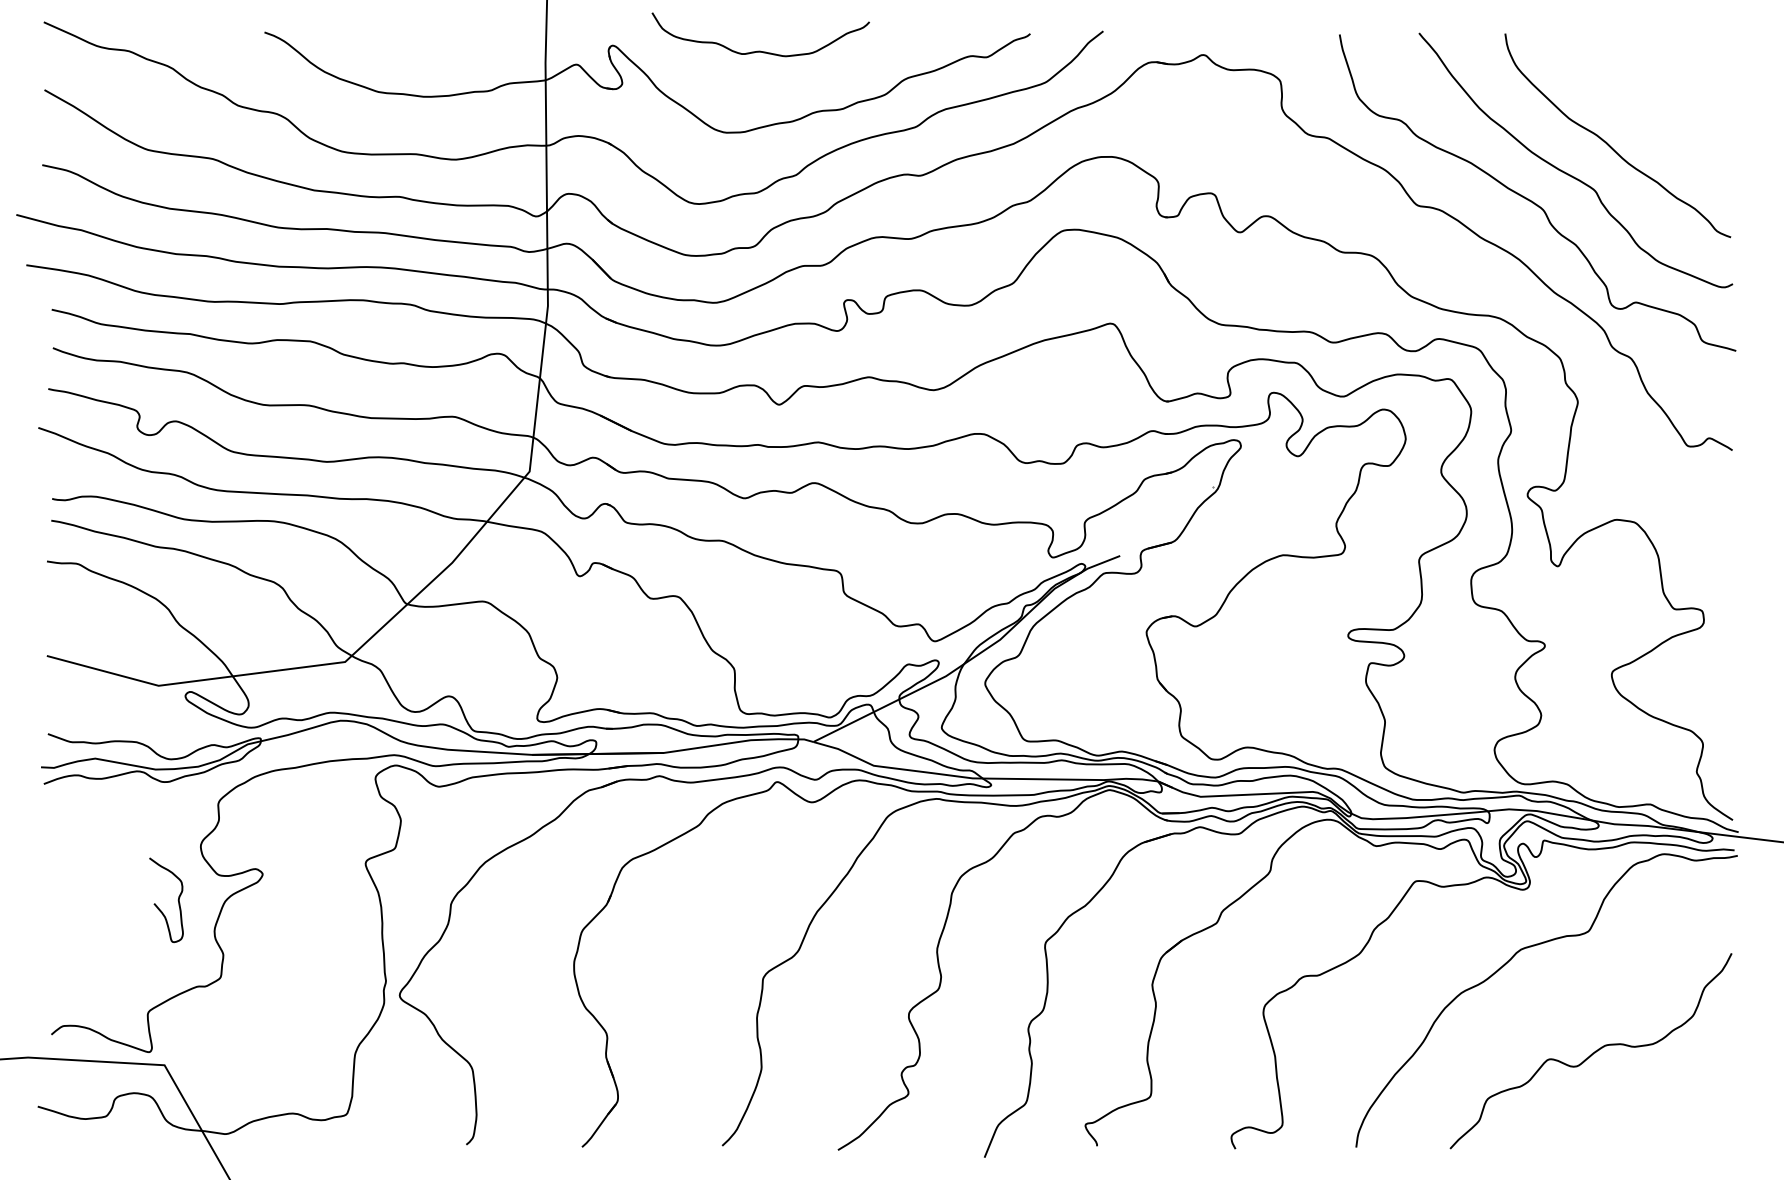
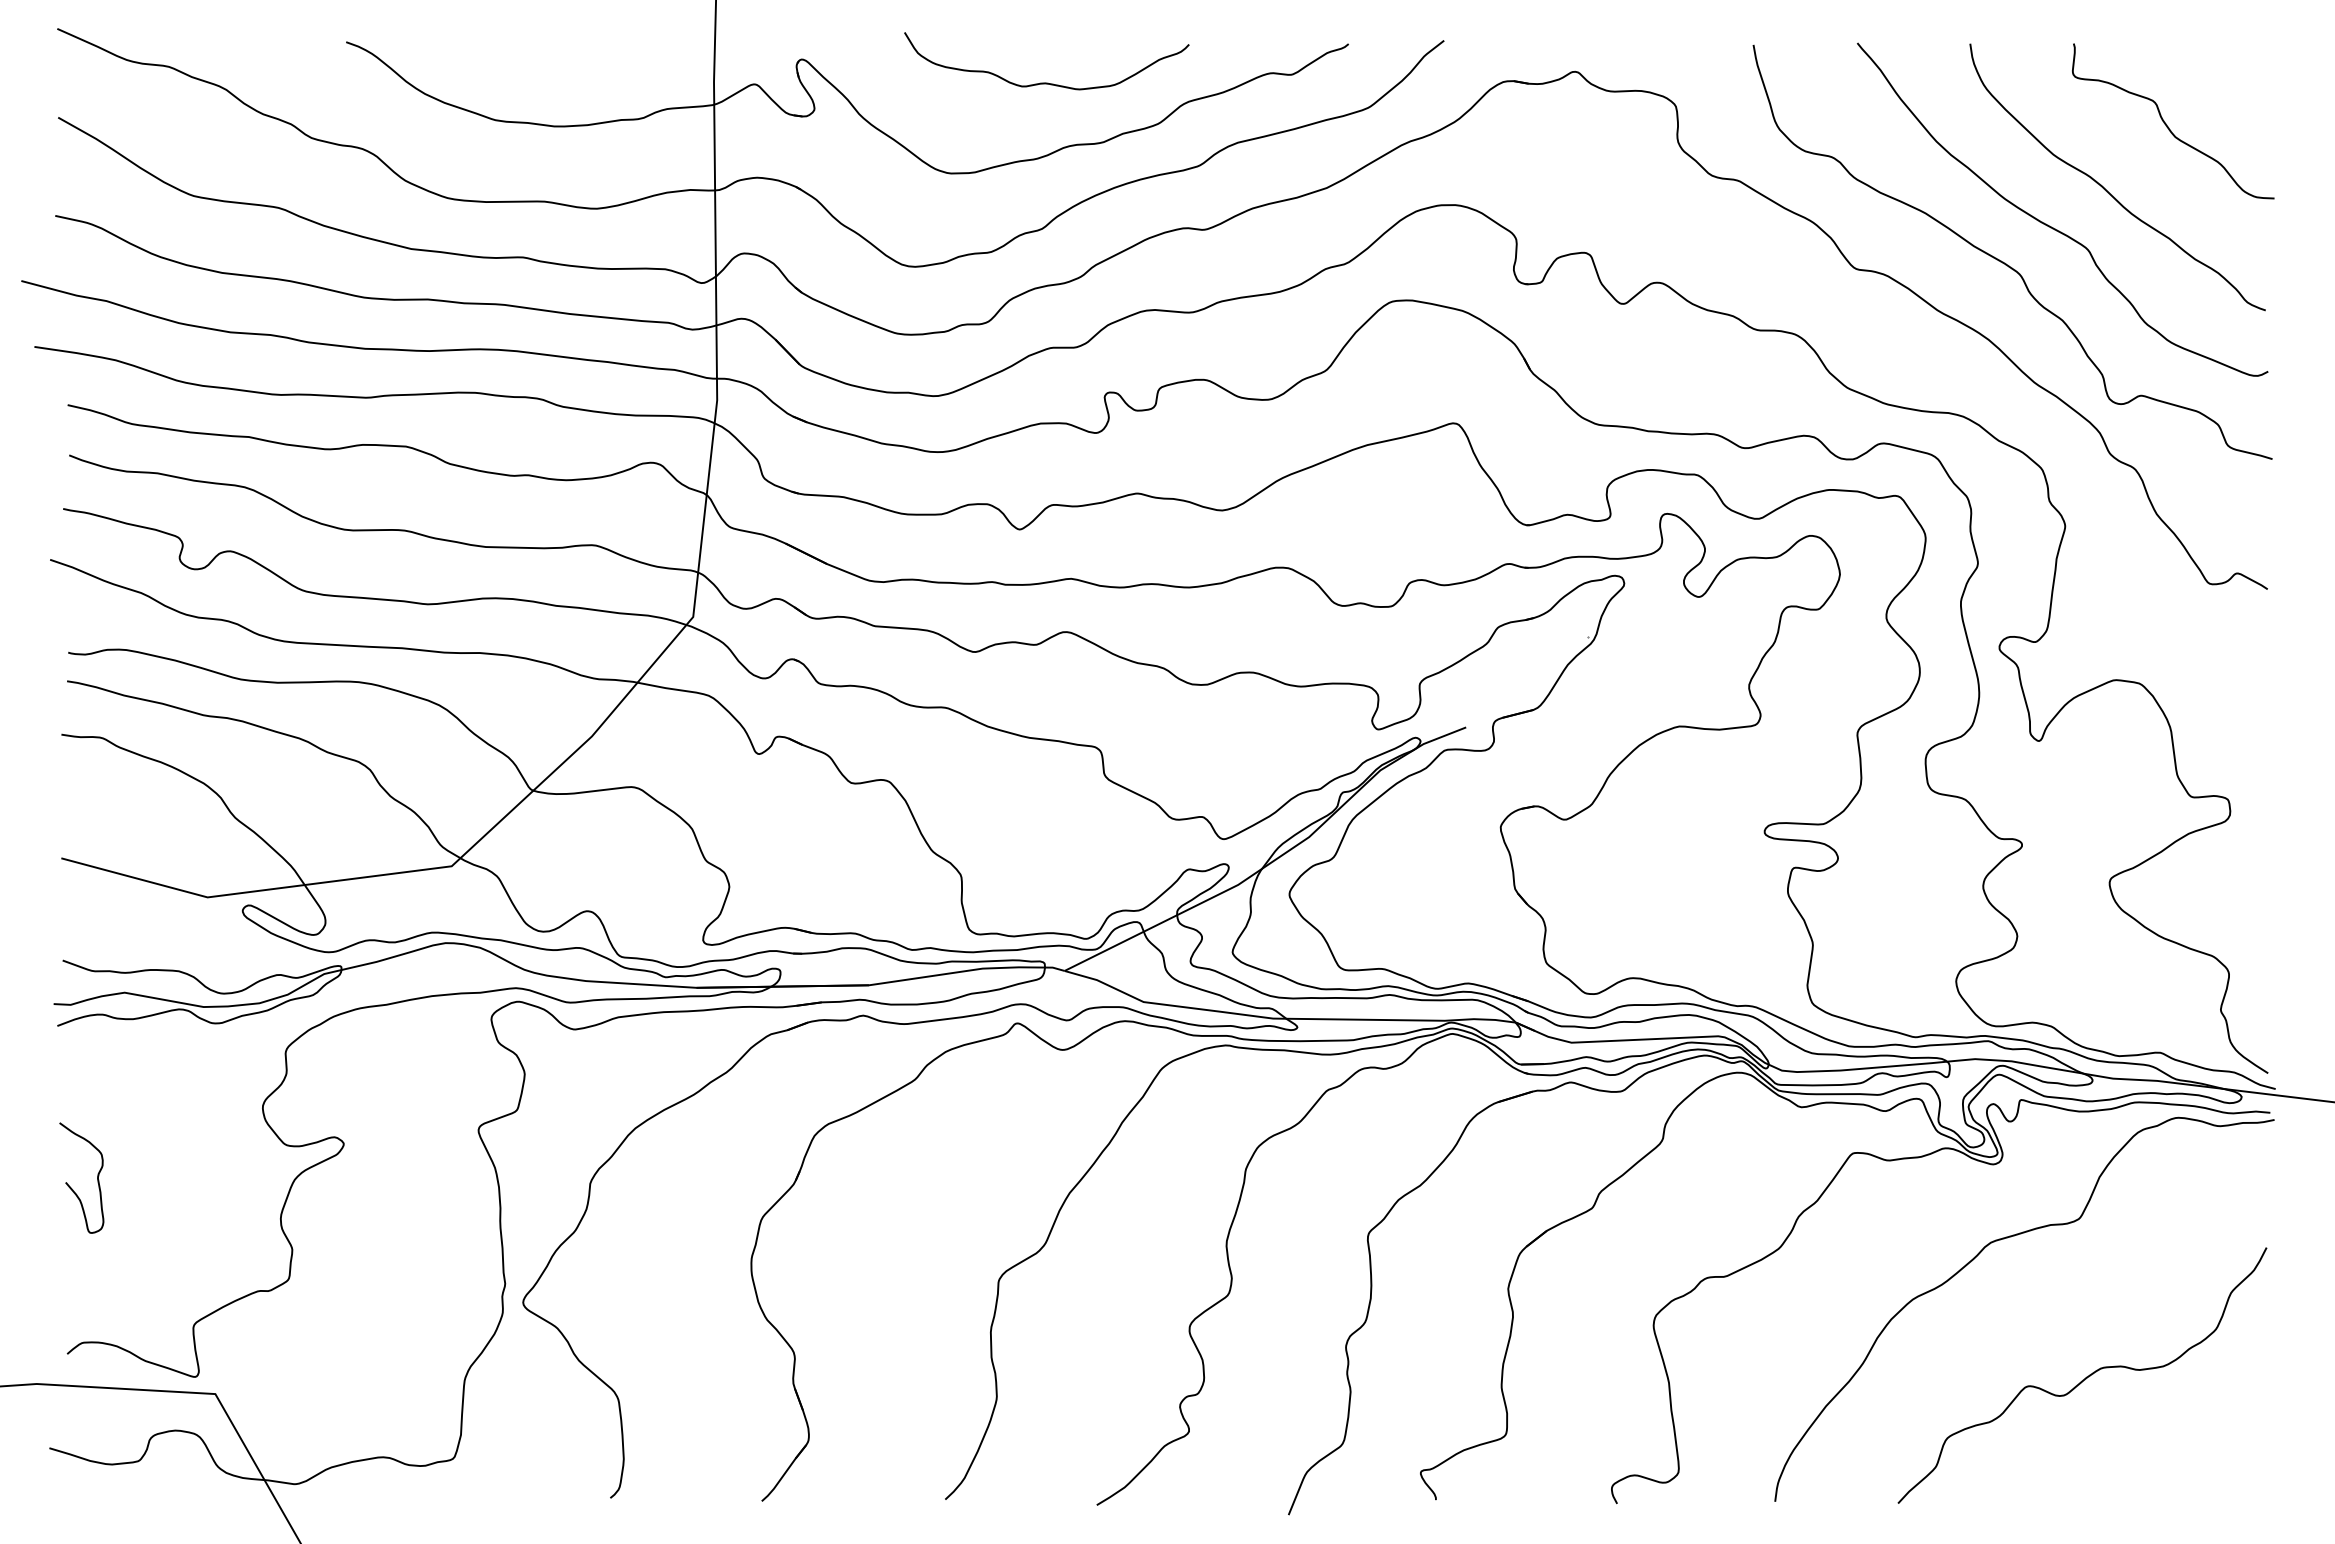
curve: (760, 50) -> (1046, 82), moved
curve: (1656, 96) -> (2168, 126), added
curve: (158, 907) -> (71, 1187), moved

